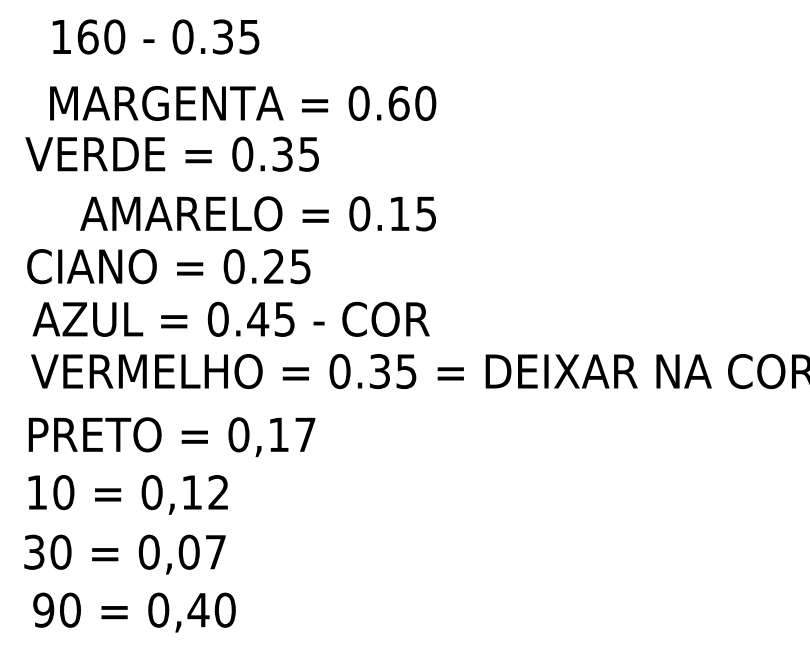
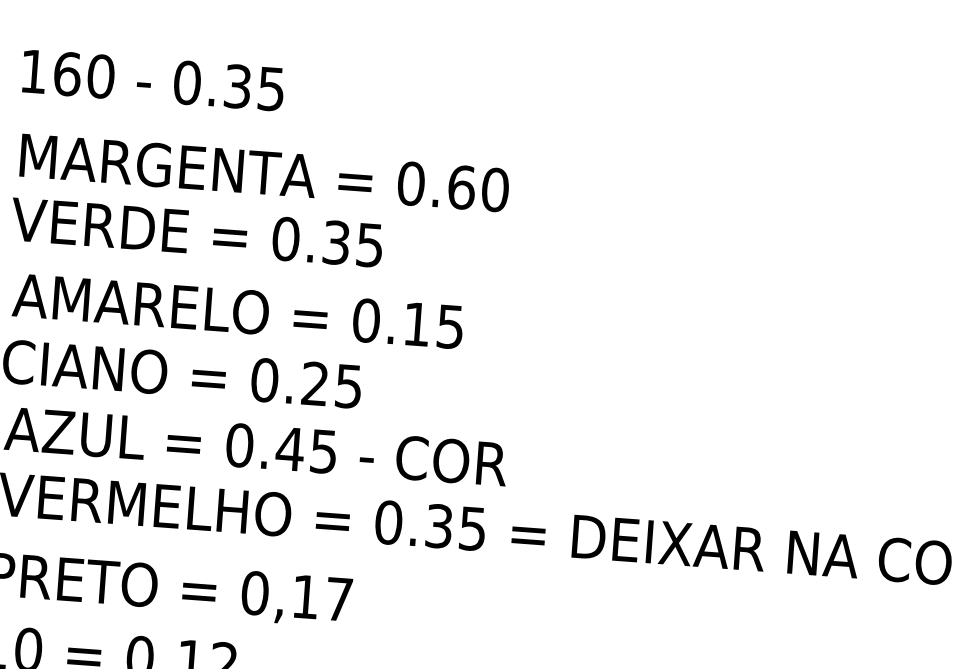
text: (155, 36) -> (152, 79), moved
text: (243, 103) -> (265, 173), moved
text: (257, 213) -> (237, 310), moved

